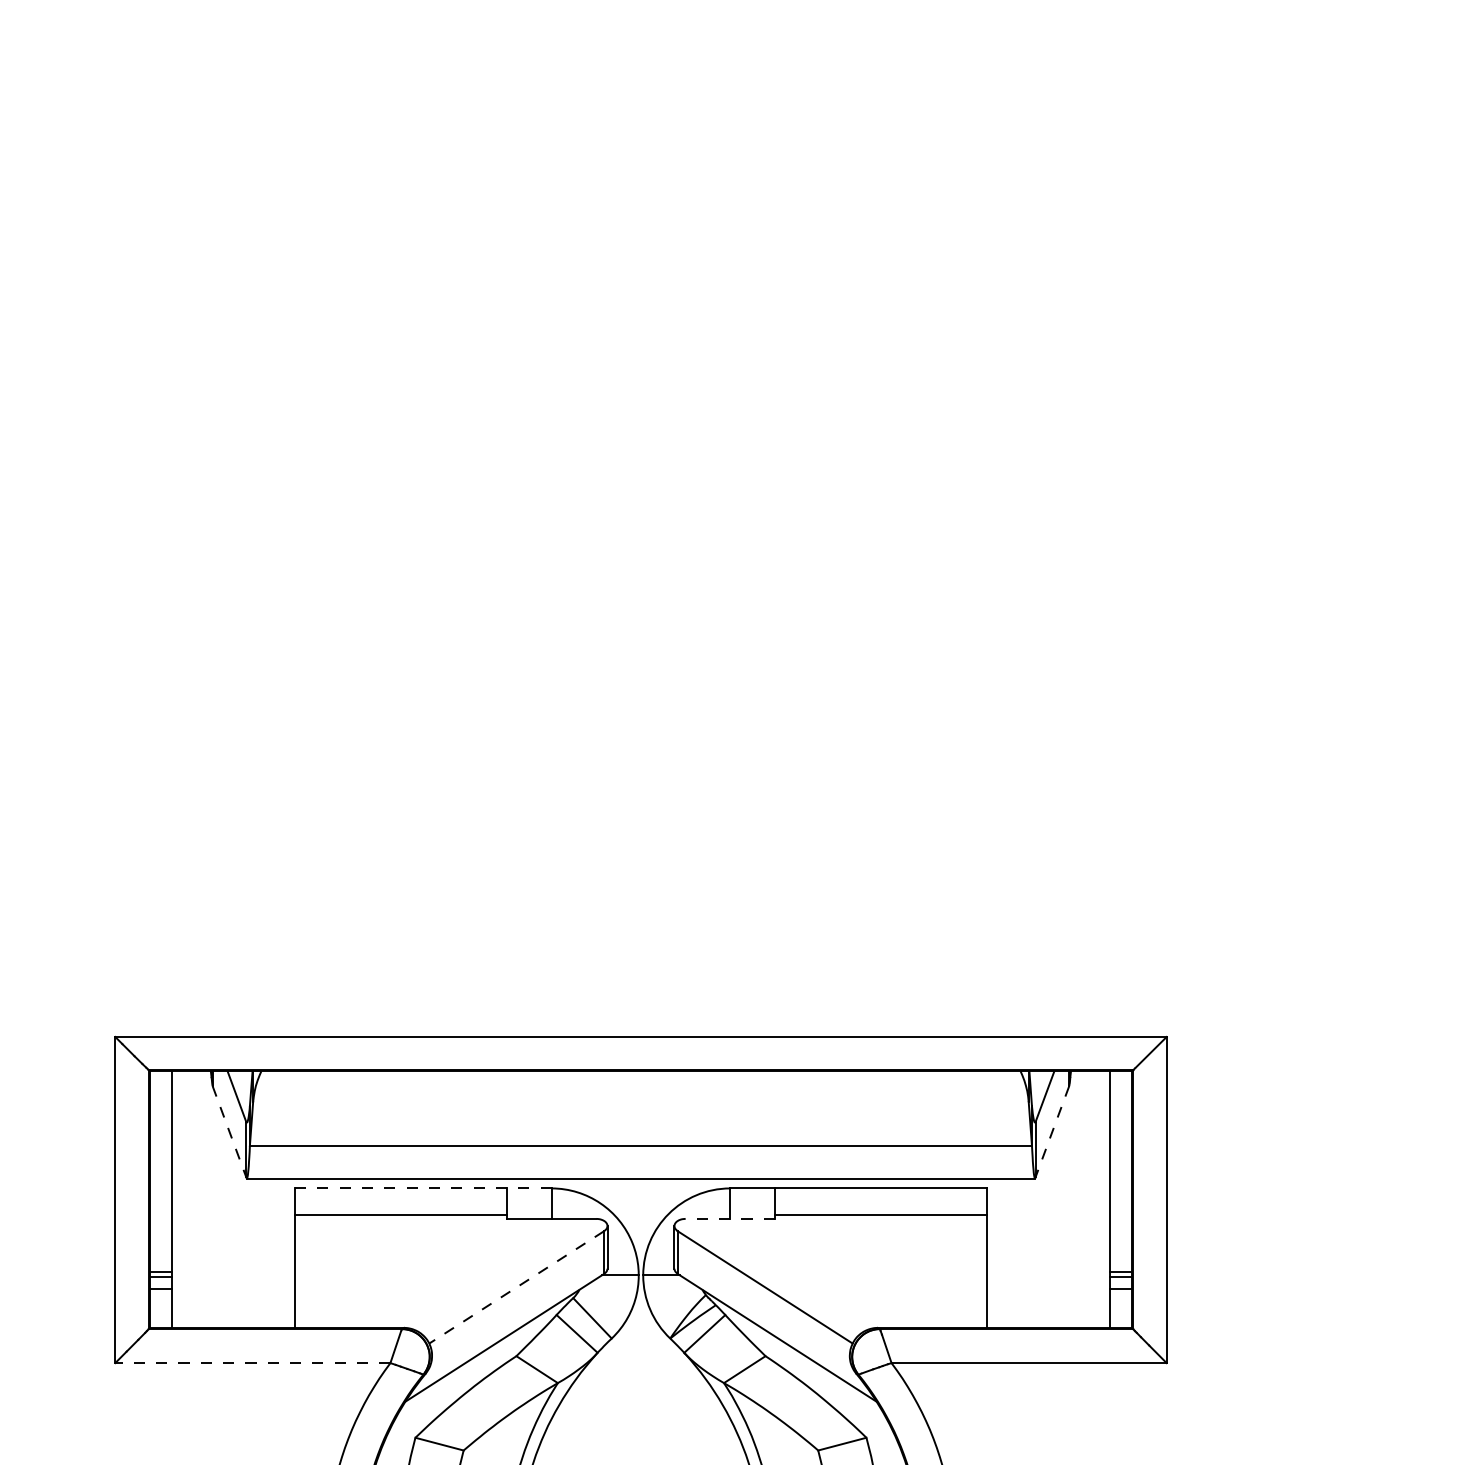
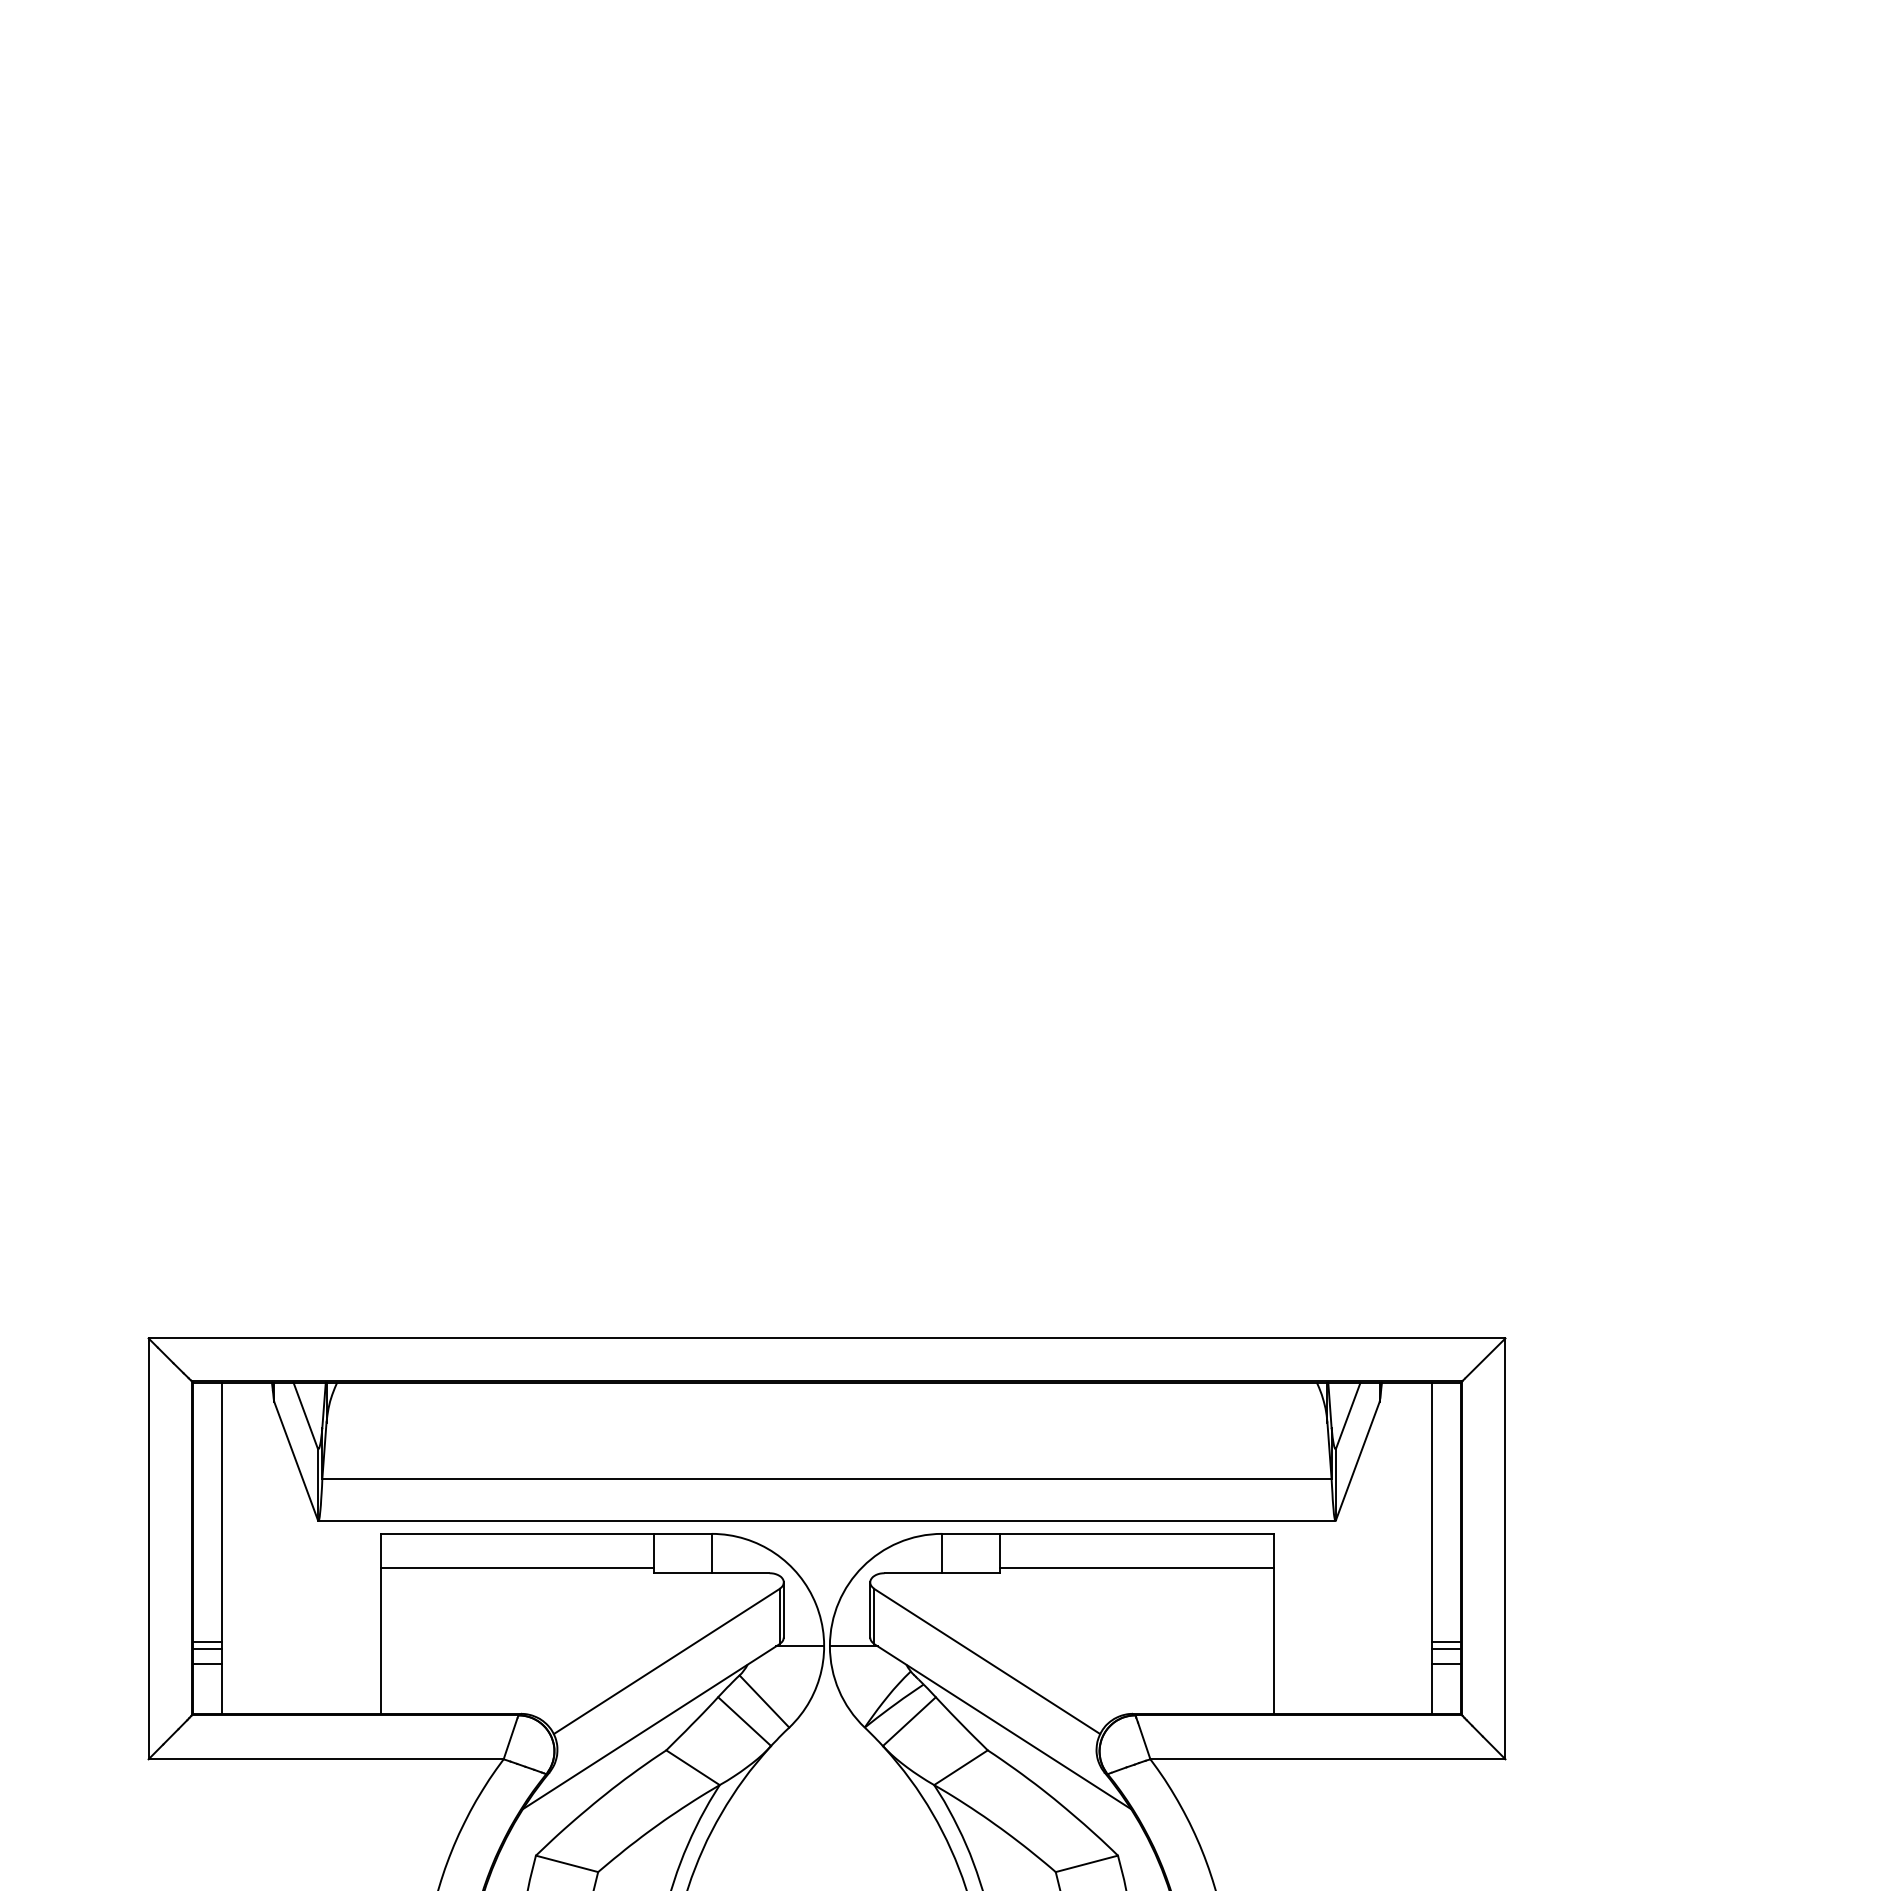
line: (229, 1131) -> (296, 1460), dashed -> solid
line: (1052, 1131) -> (1358, 1460), dashed -> solid
line: (423, 1188) -> (546, 1533), dashed -> solid
line: (730, 1218) -> (942, 1572), dashed -> solid
line: (516, 1287) -> (666, 1661), dashed -> solid
line: (252, 1363) -> (325, 1759), dashed -> solid

